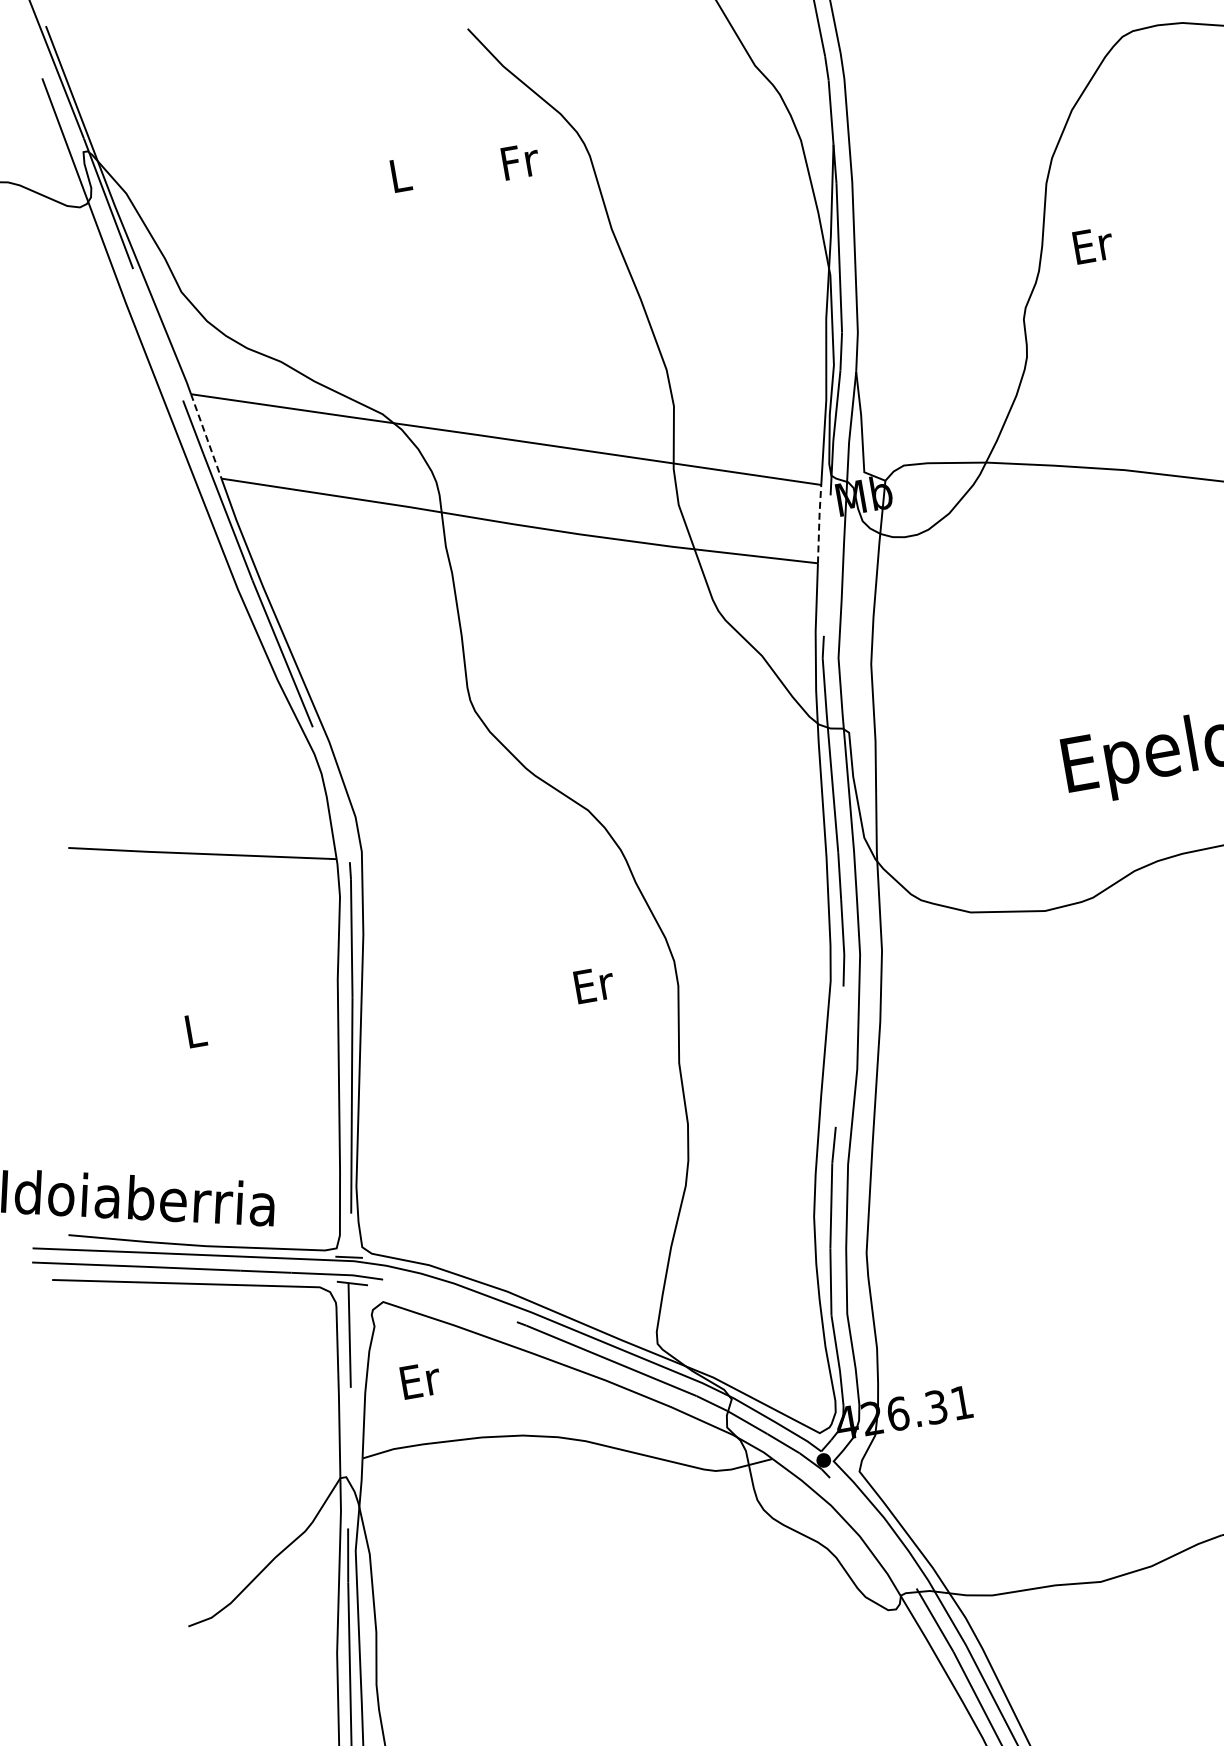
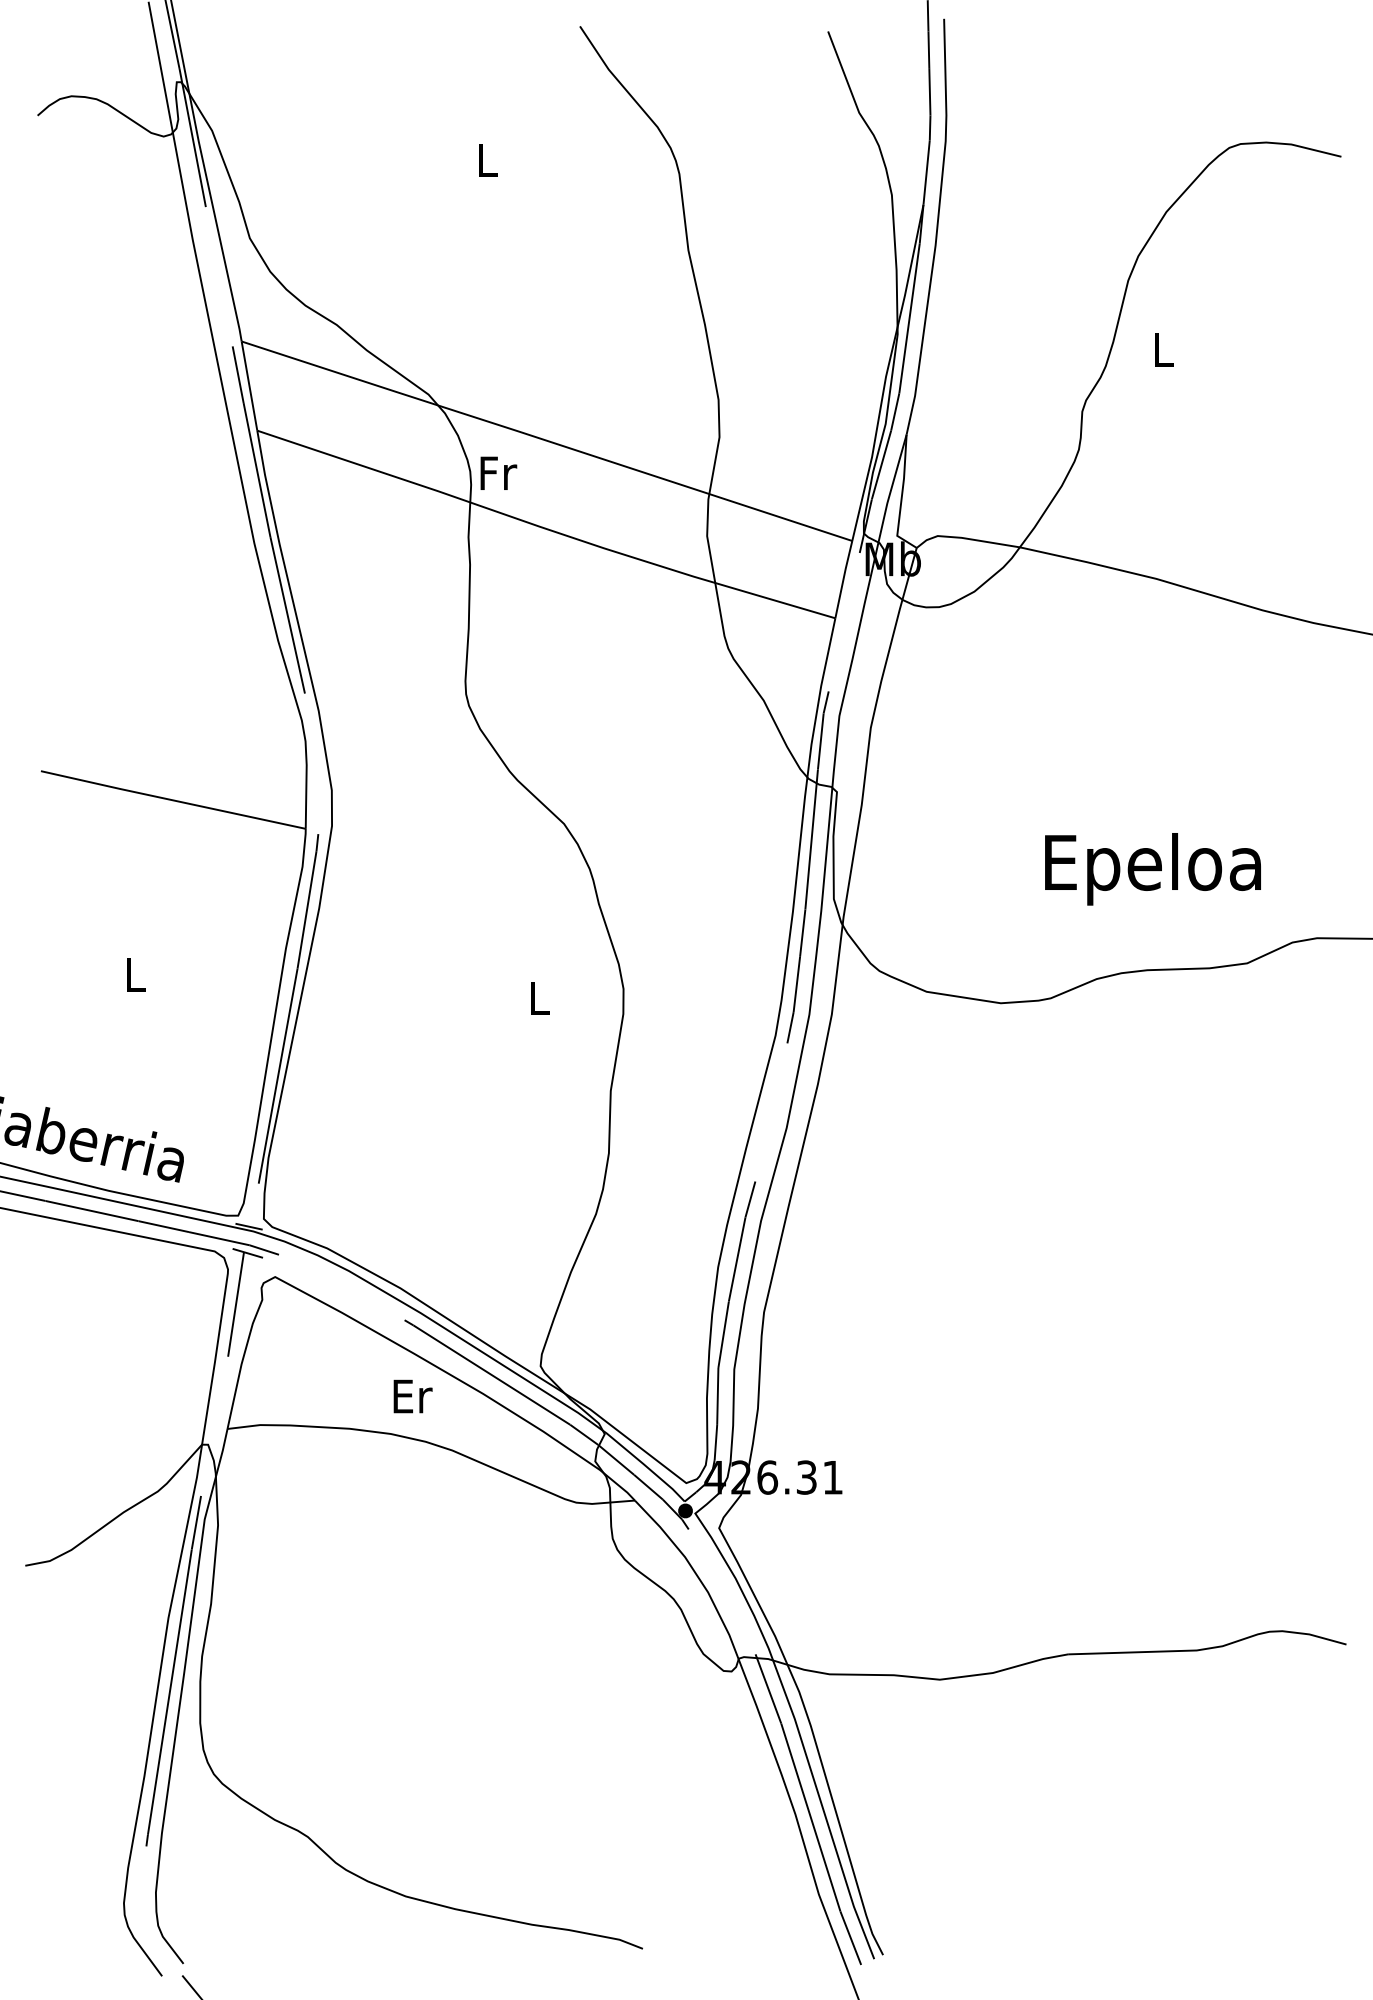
text: (520, 160) -> (498, 472), moved
text: (1093, 244) -> (1164, 349), Er -> L
line: (206, 436) -> (249, 386), dashed -> solid
line: (819, 523) -> (843, 578), dashed -> solid
text: (594, 984) -> (540, 998), Er -> L
text: (420, 1380) -> (412, 1396), moved

